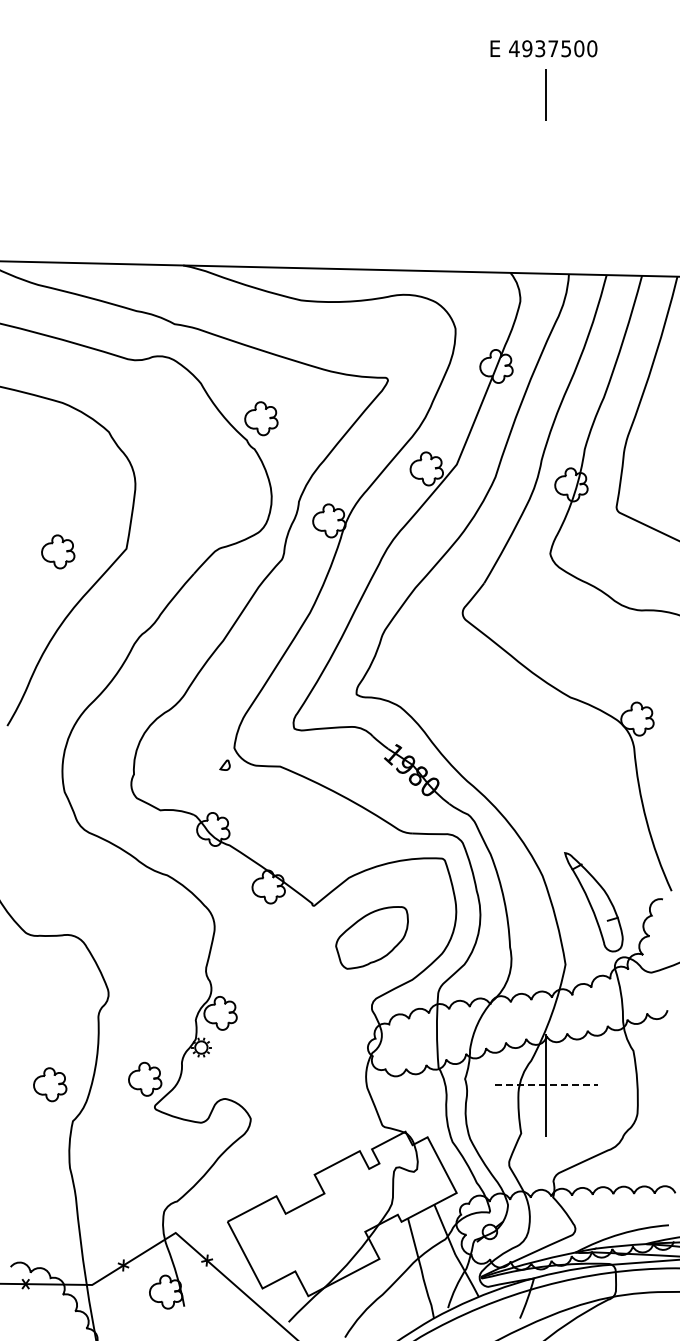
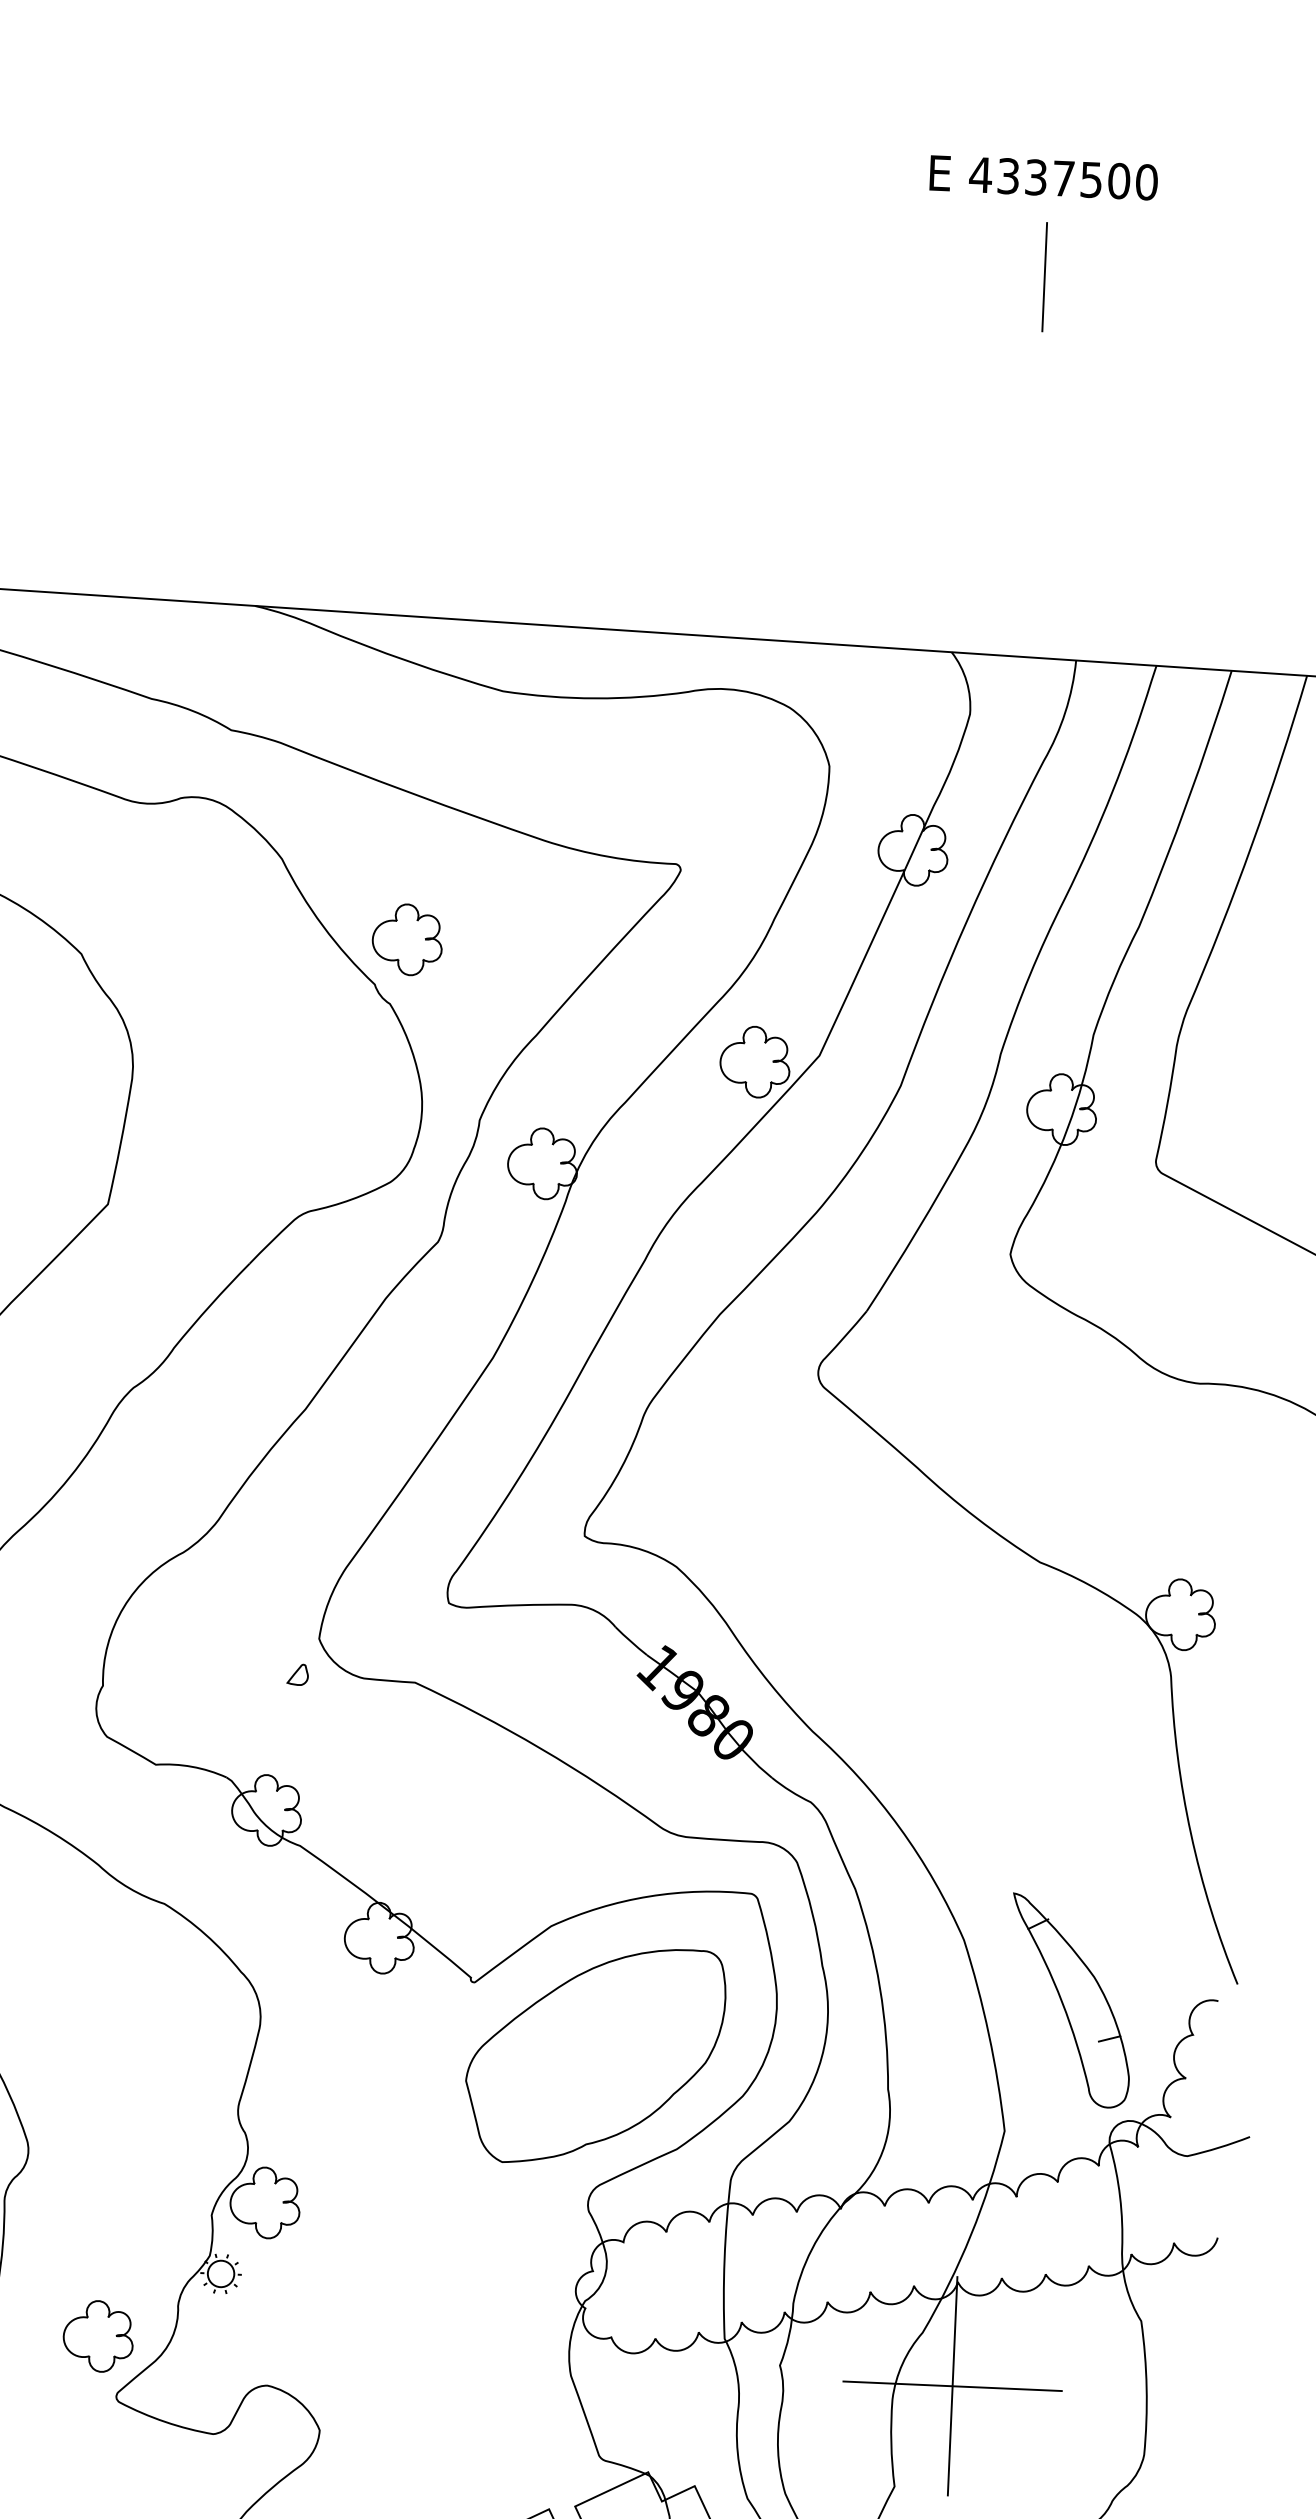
text: (527, 48) -> (1008, 175), 4937500 -> 4337500
part: (371, 937) -> (593, 2055), size x1.67
line: (546, 1085) -> (952, 2386), dashed -> solid

